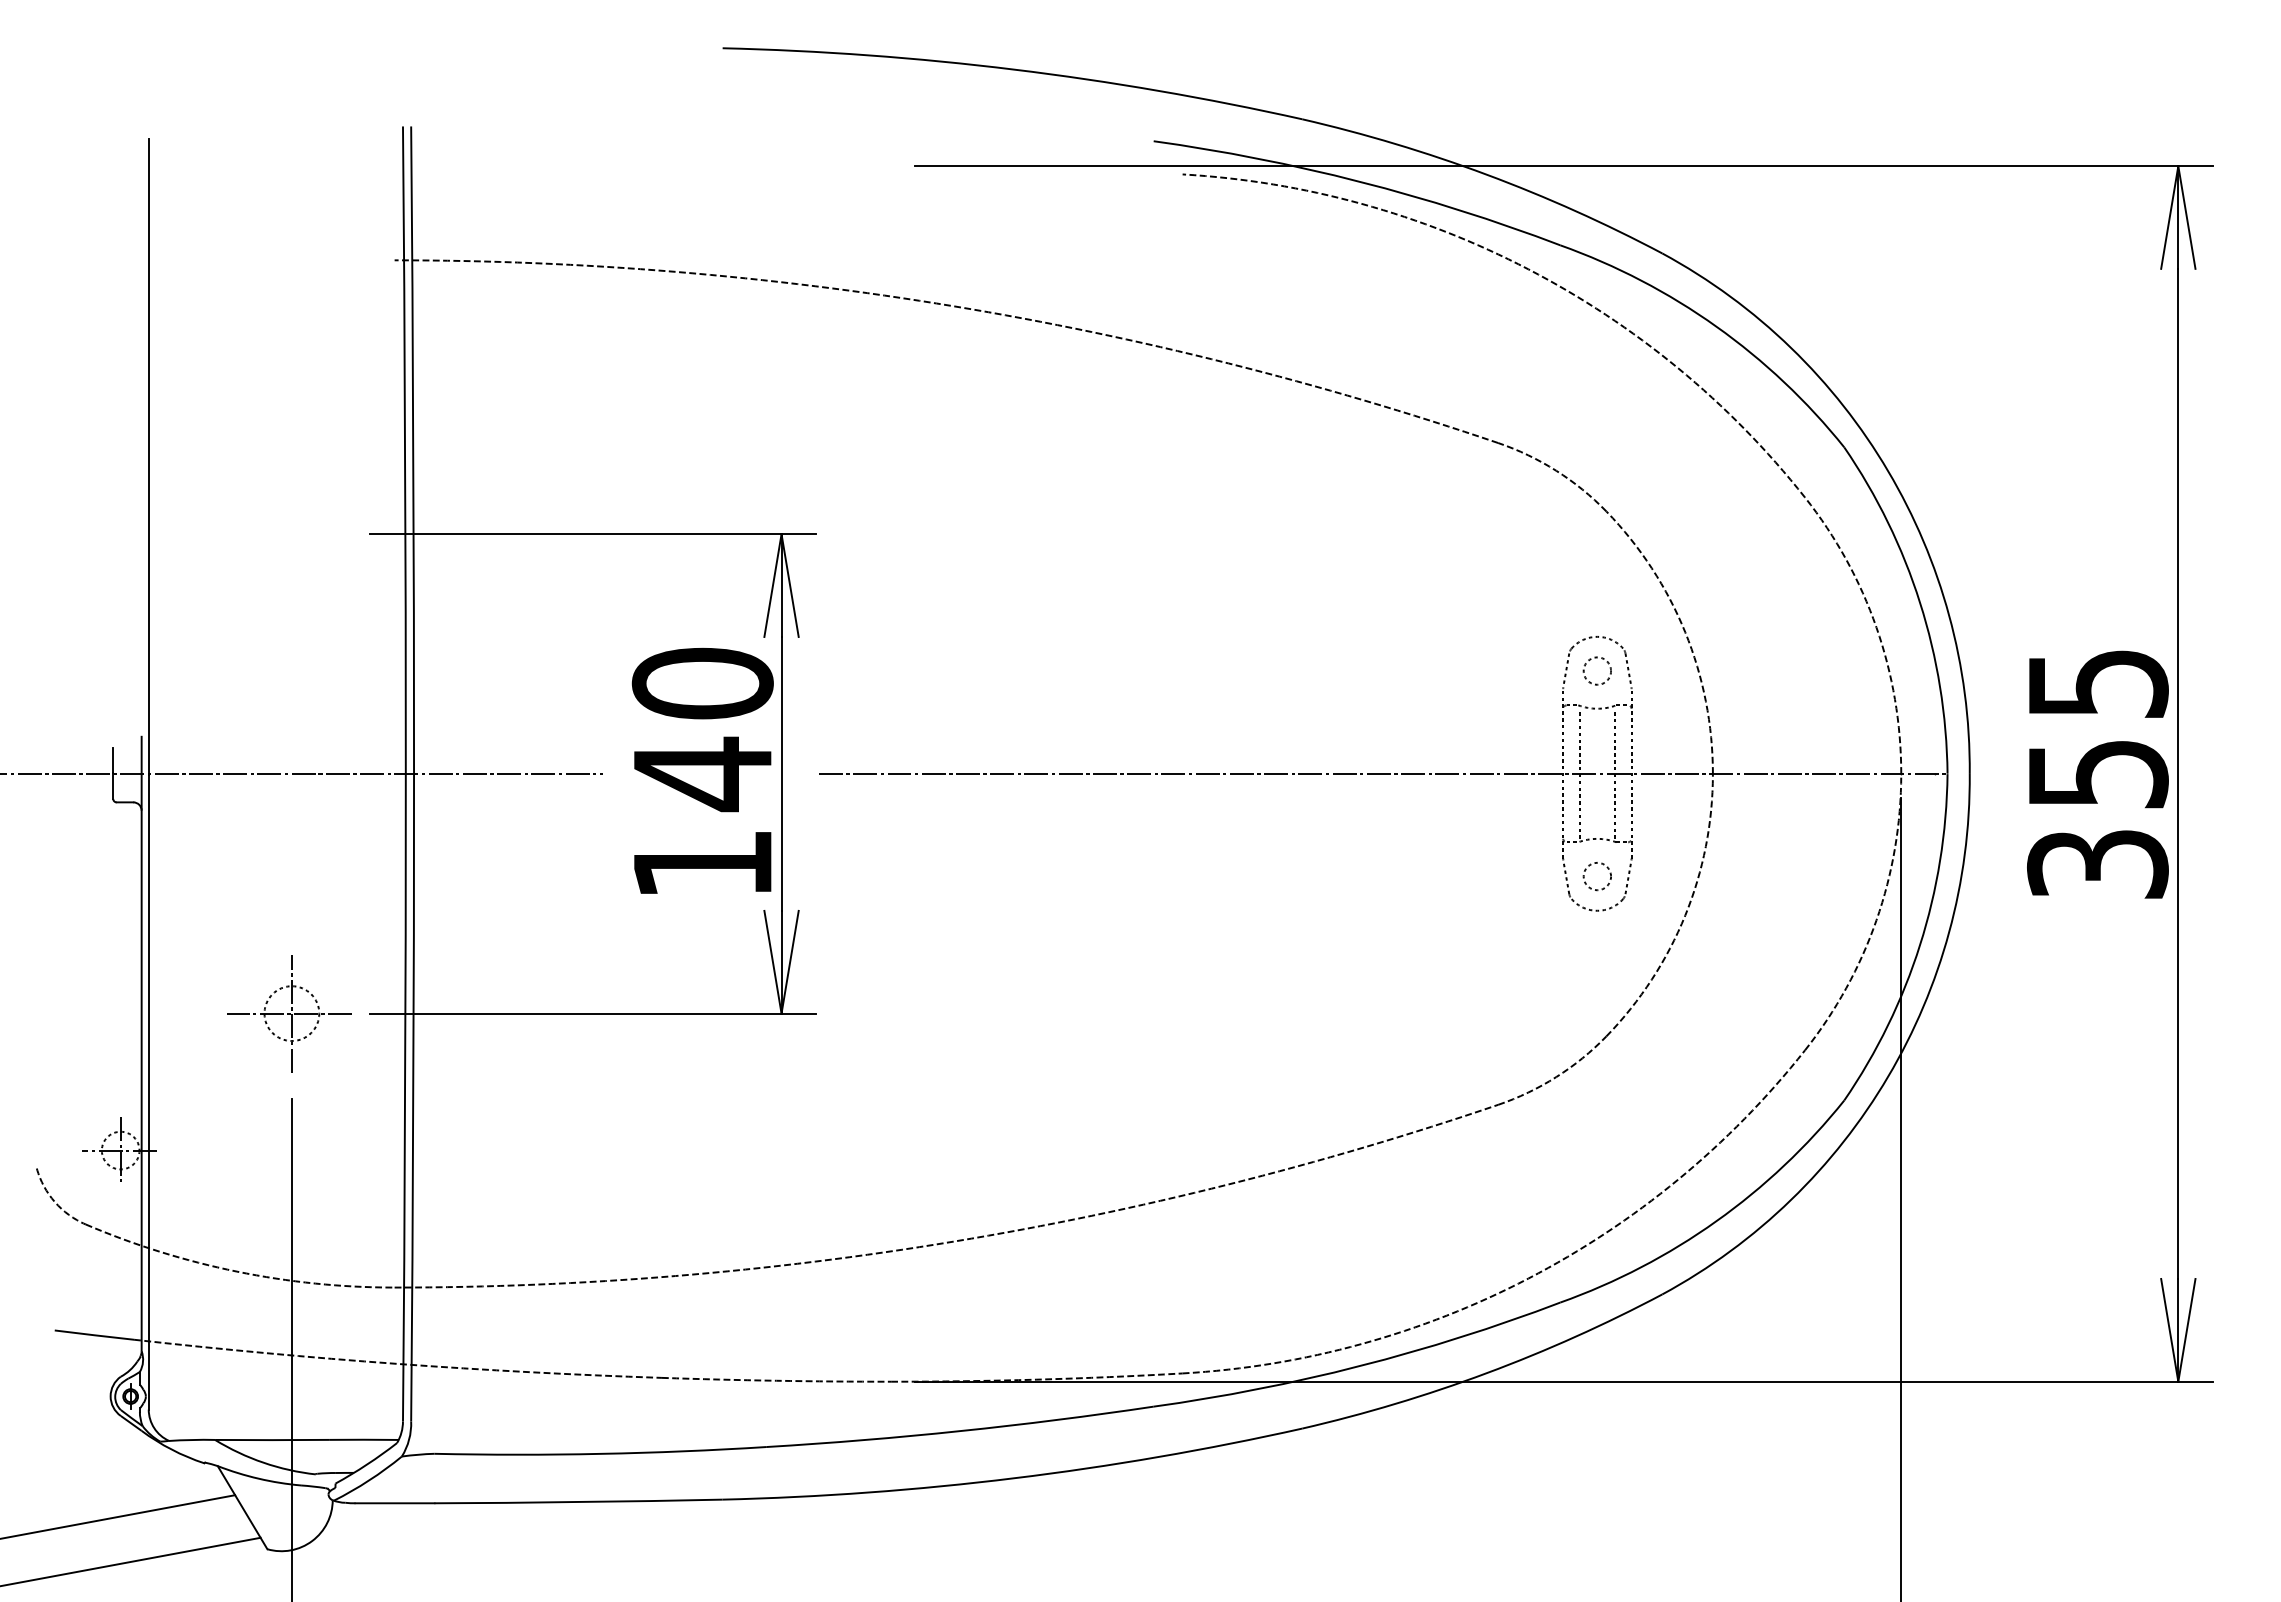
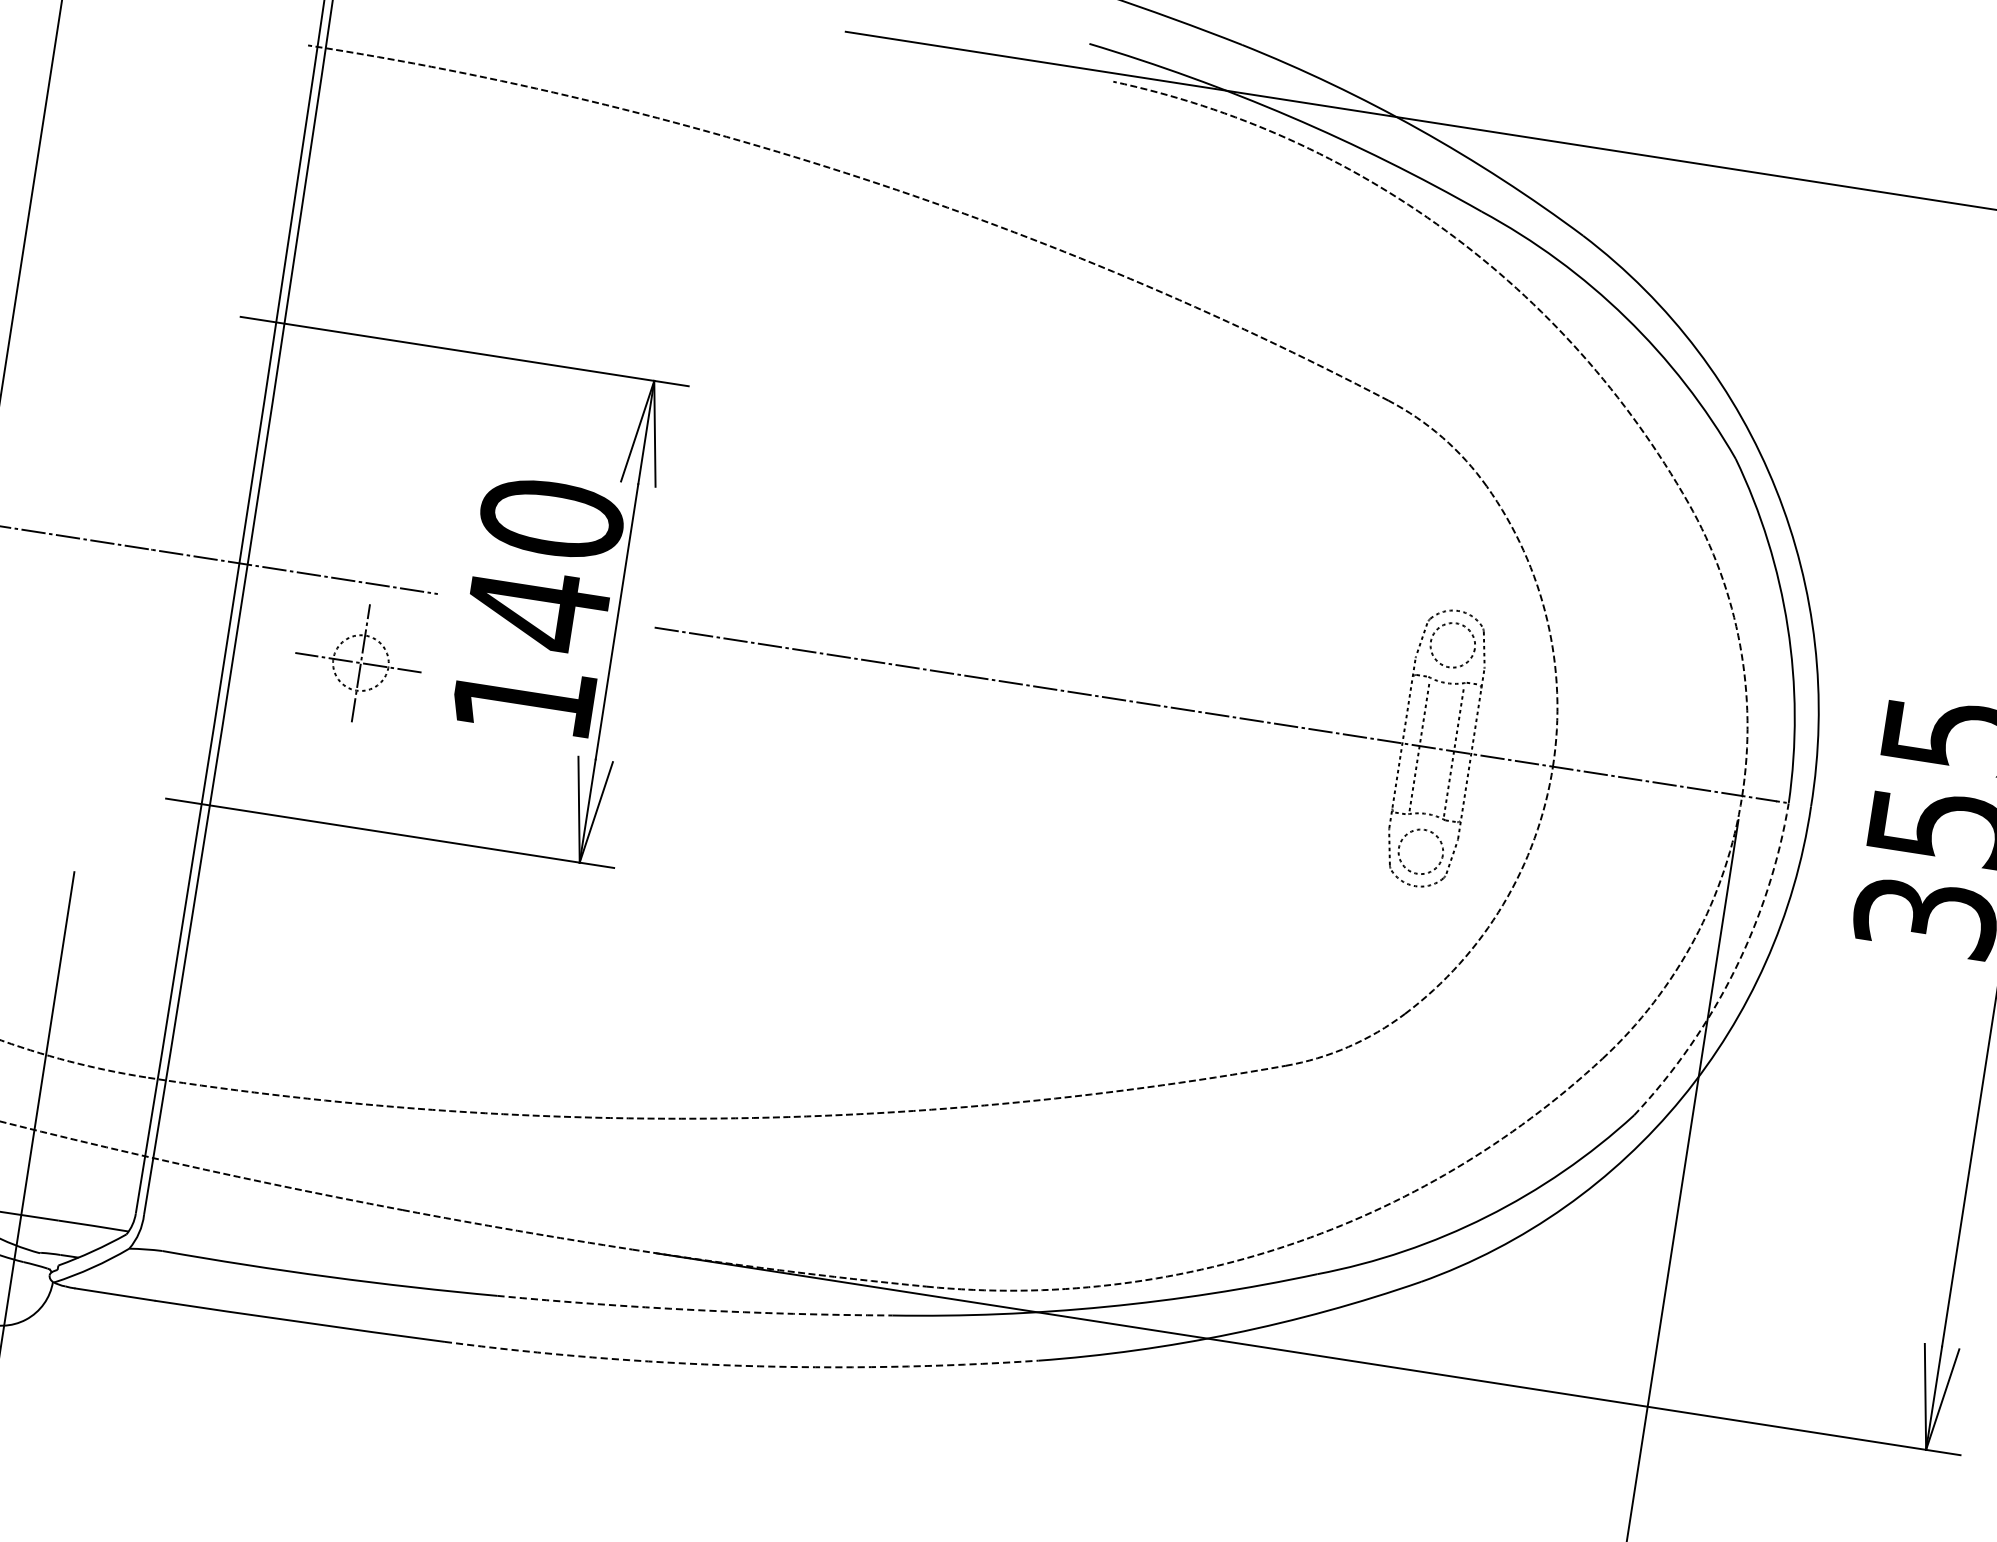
circle: (1597, 670) -> (1453, 644), size x1.6
circle: (1597, 876) -> (1421, 851), size x1.6
arc: (1920, 944) -> (1735, 970), solid -> dashed
part: (289, 1013) -> (358, 662), moved
arc: (960, 1431) -> (694, 1310), solid -> dashed
arc: (1014, 1478) -> (741, 1366), solid -> dashed

